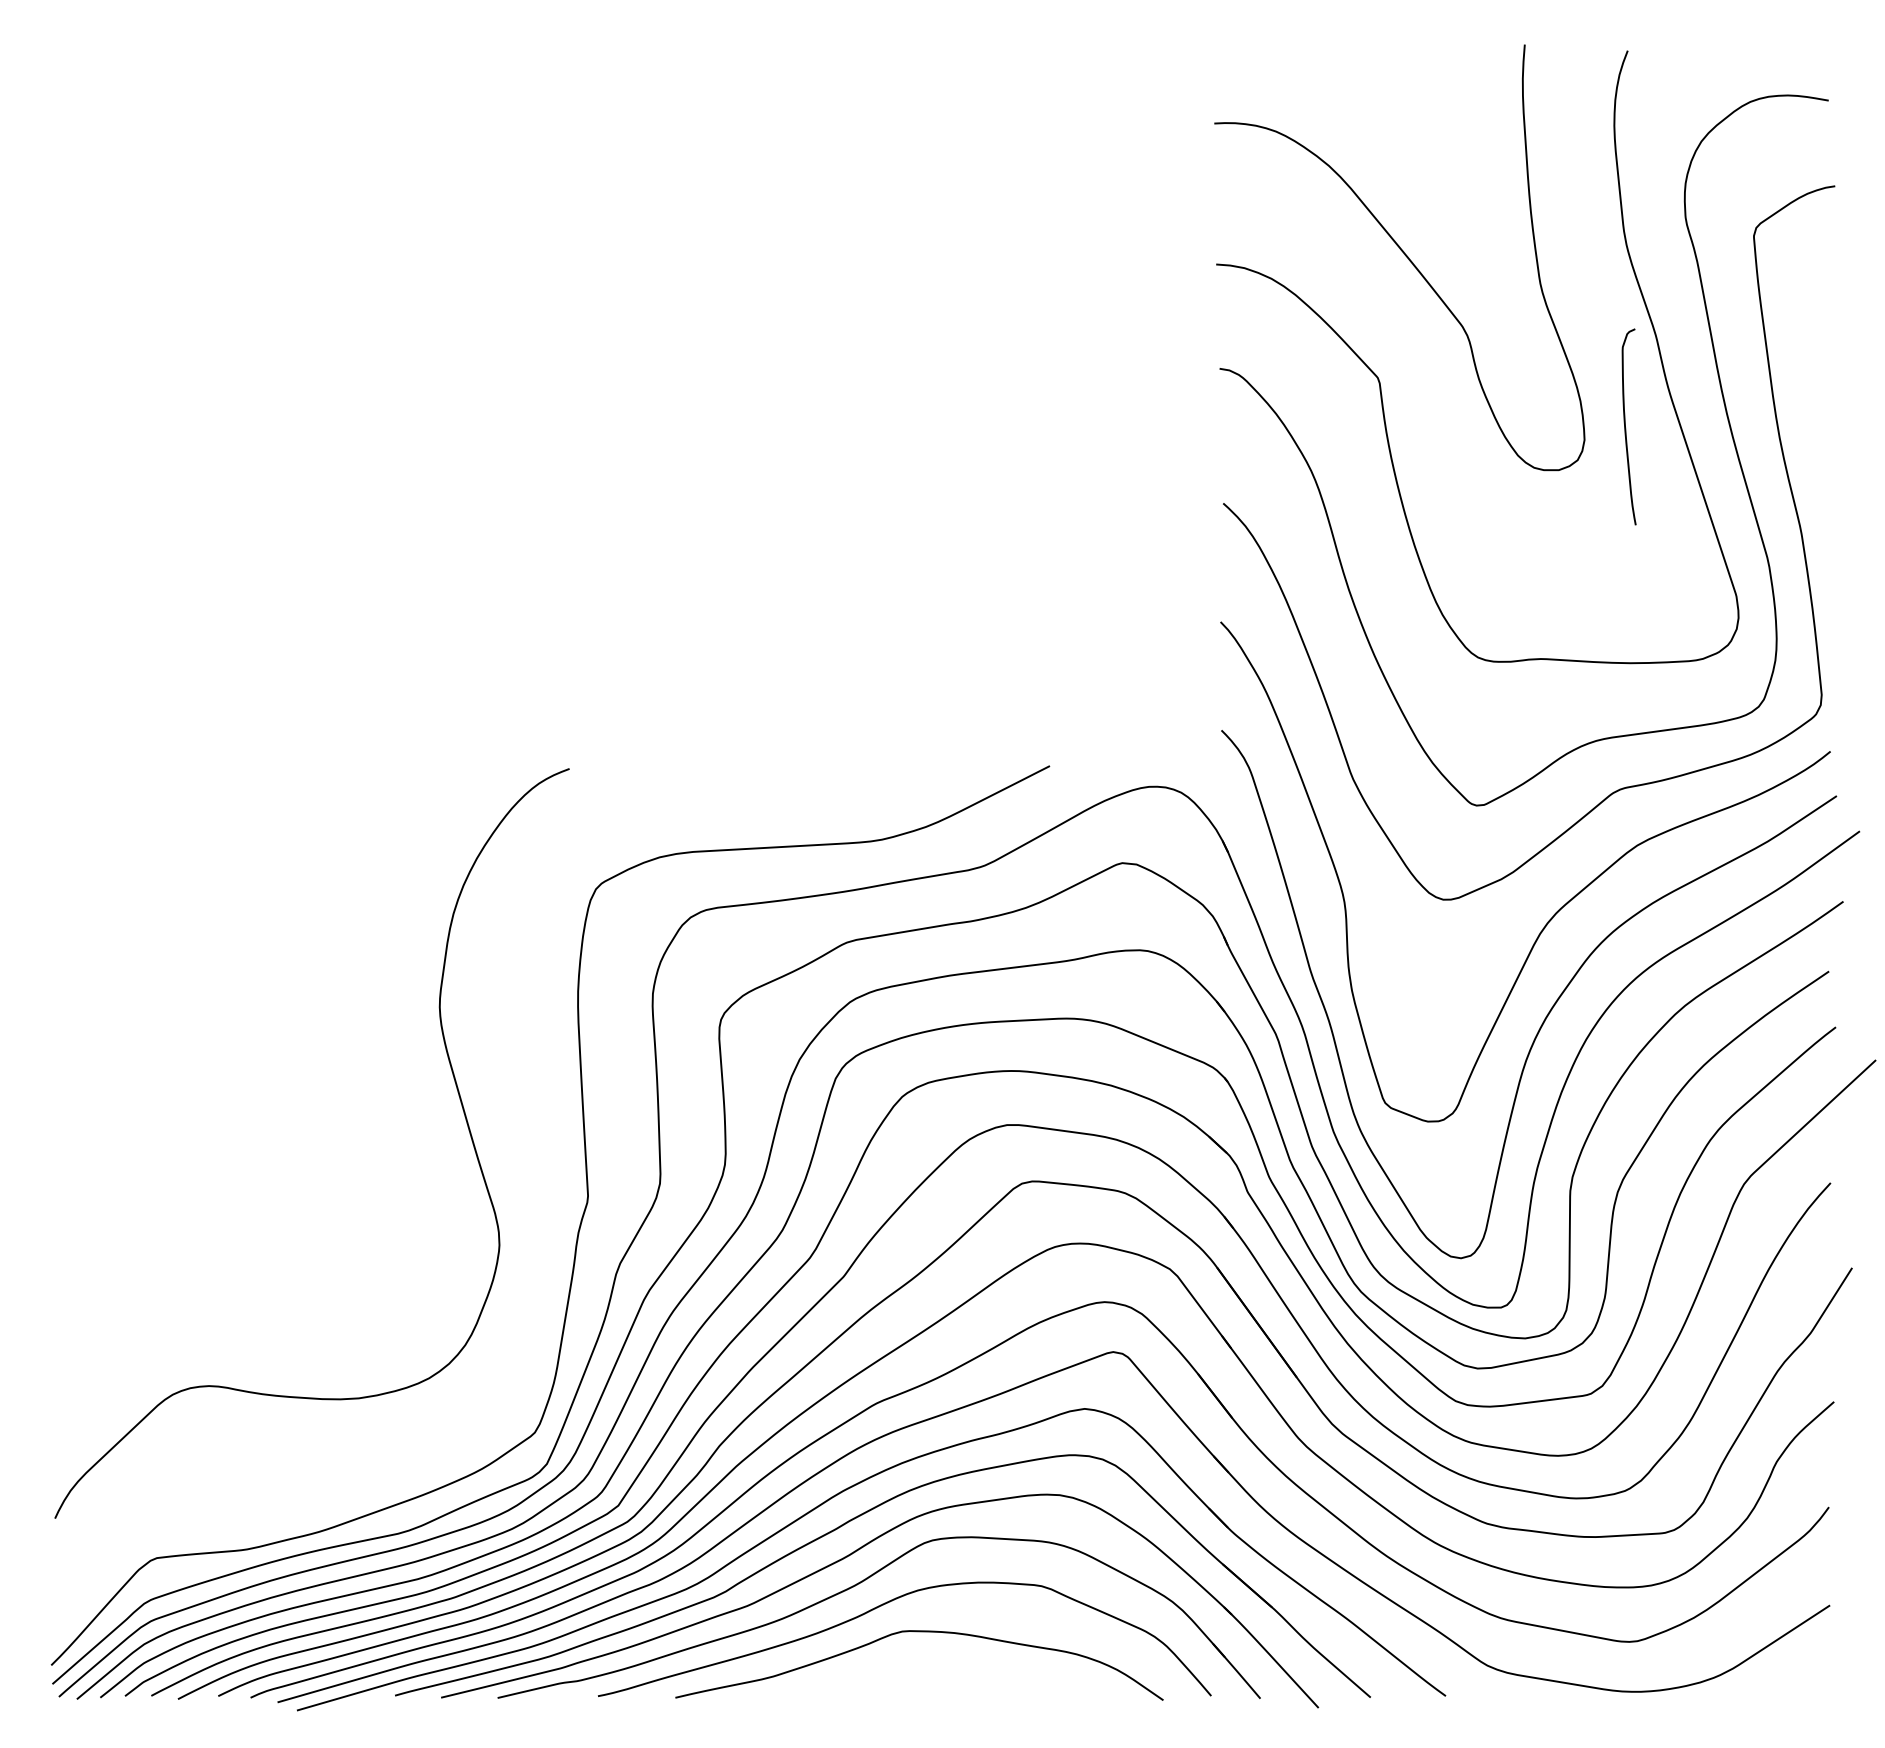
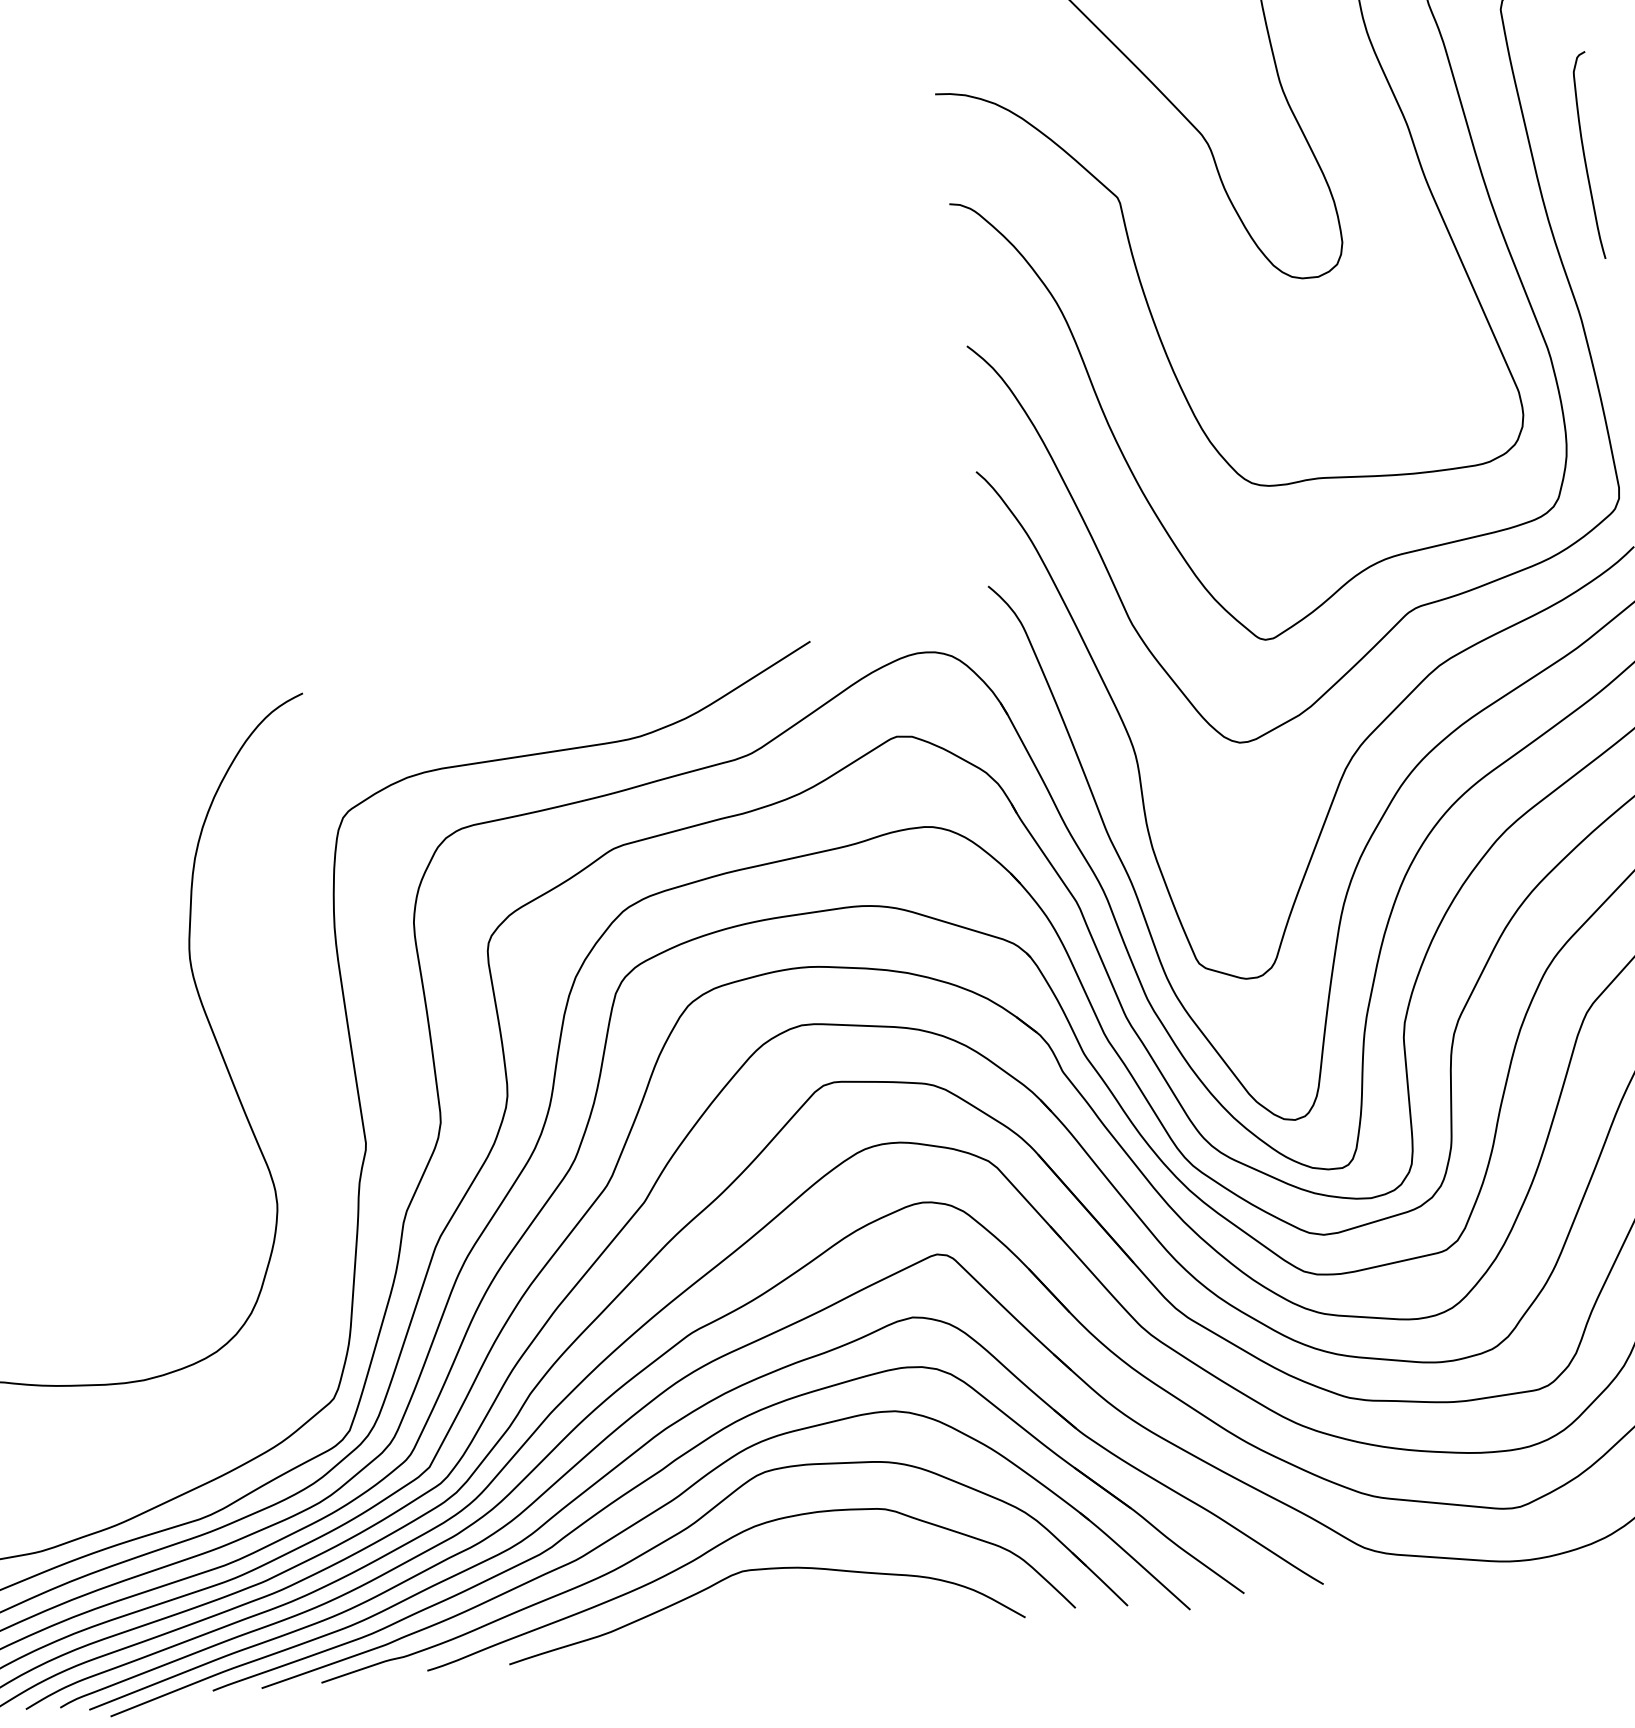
curve: (1626, 428) -> (1585, 157), moved

